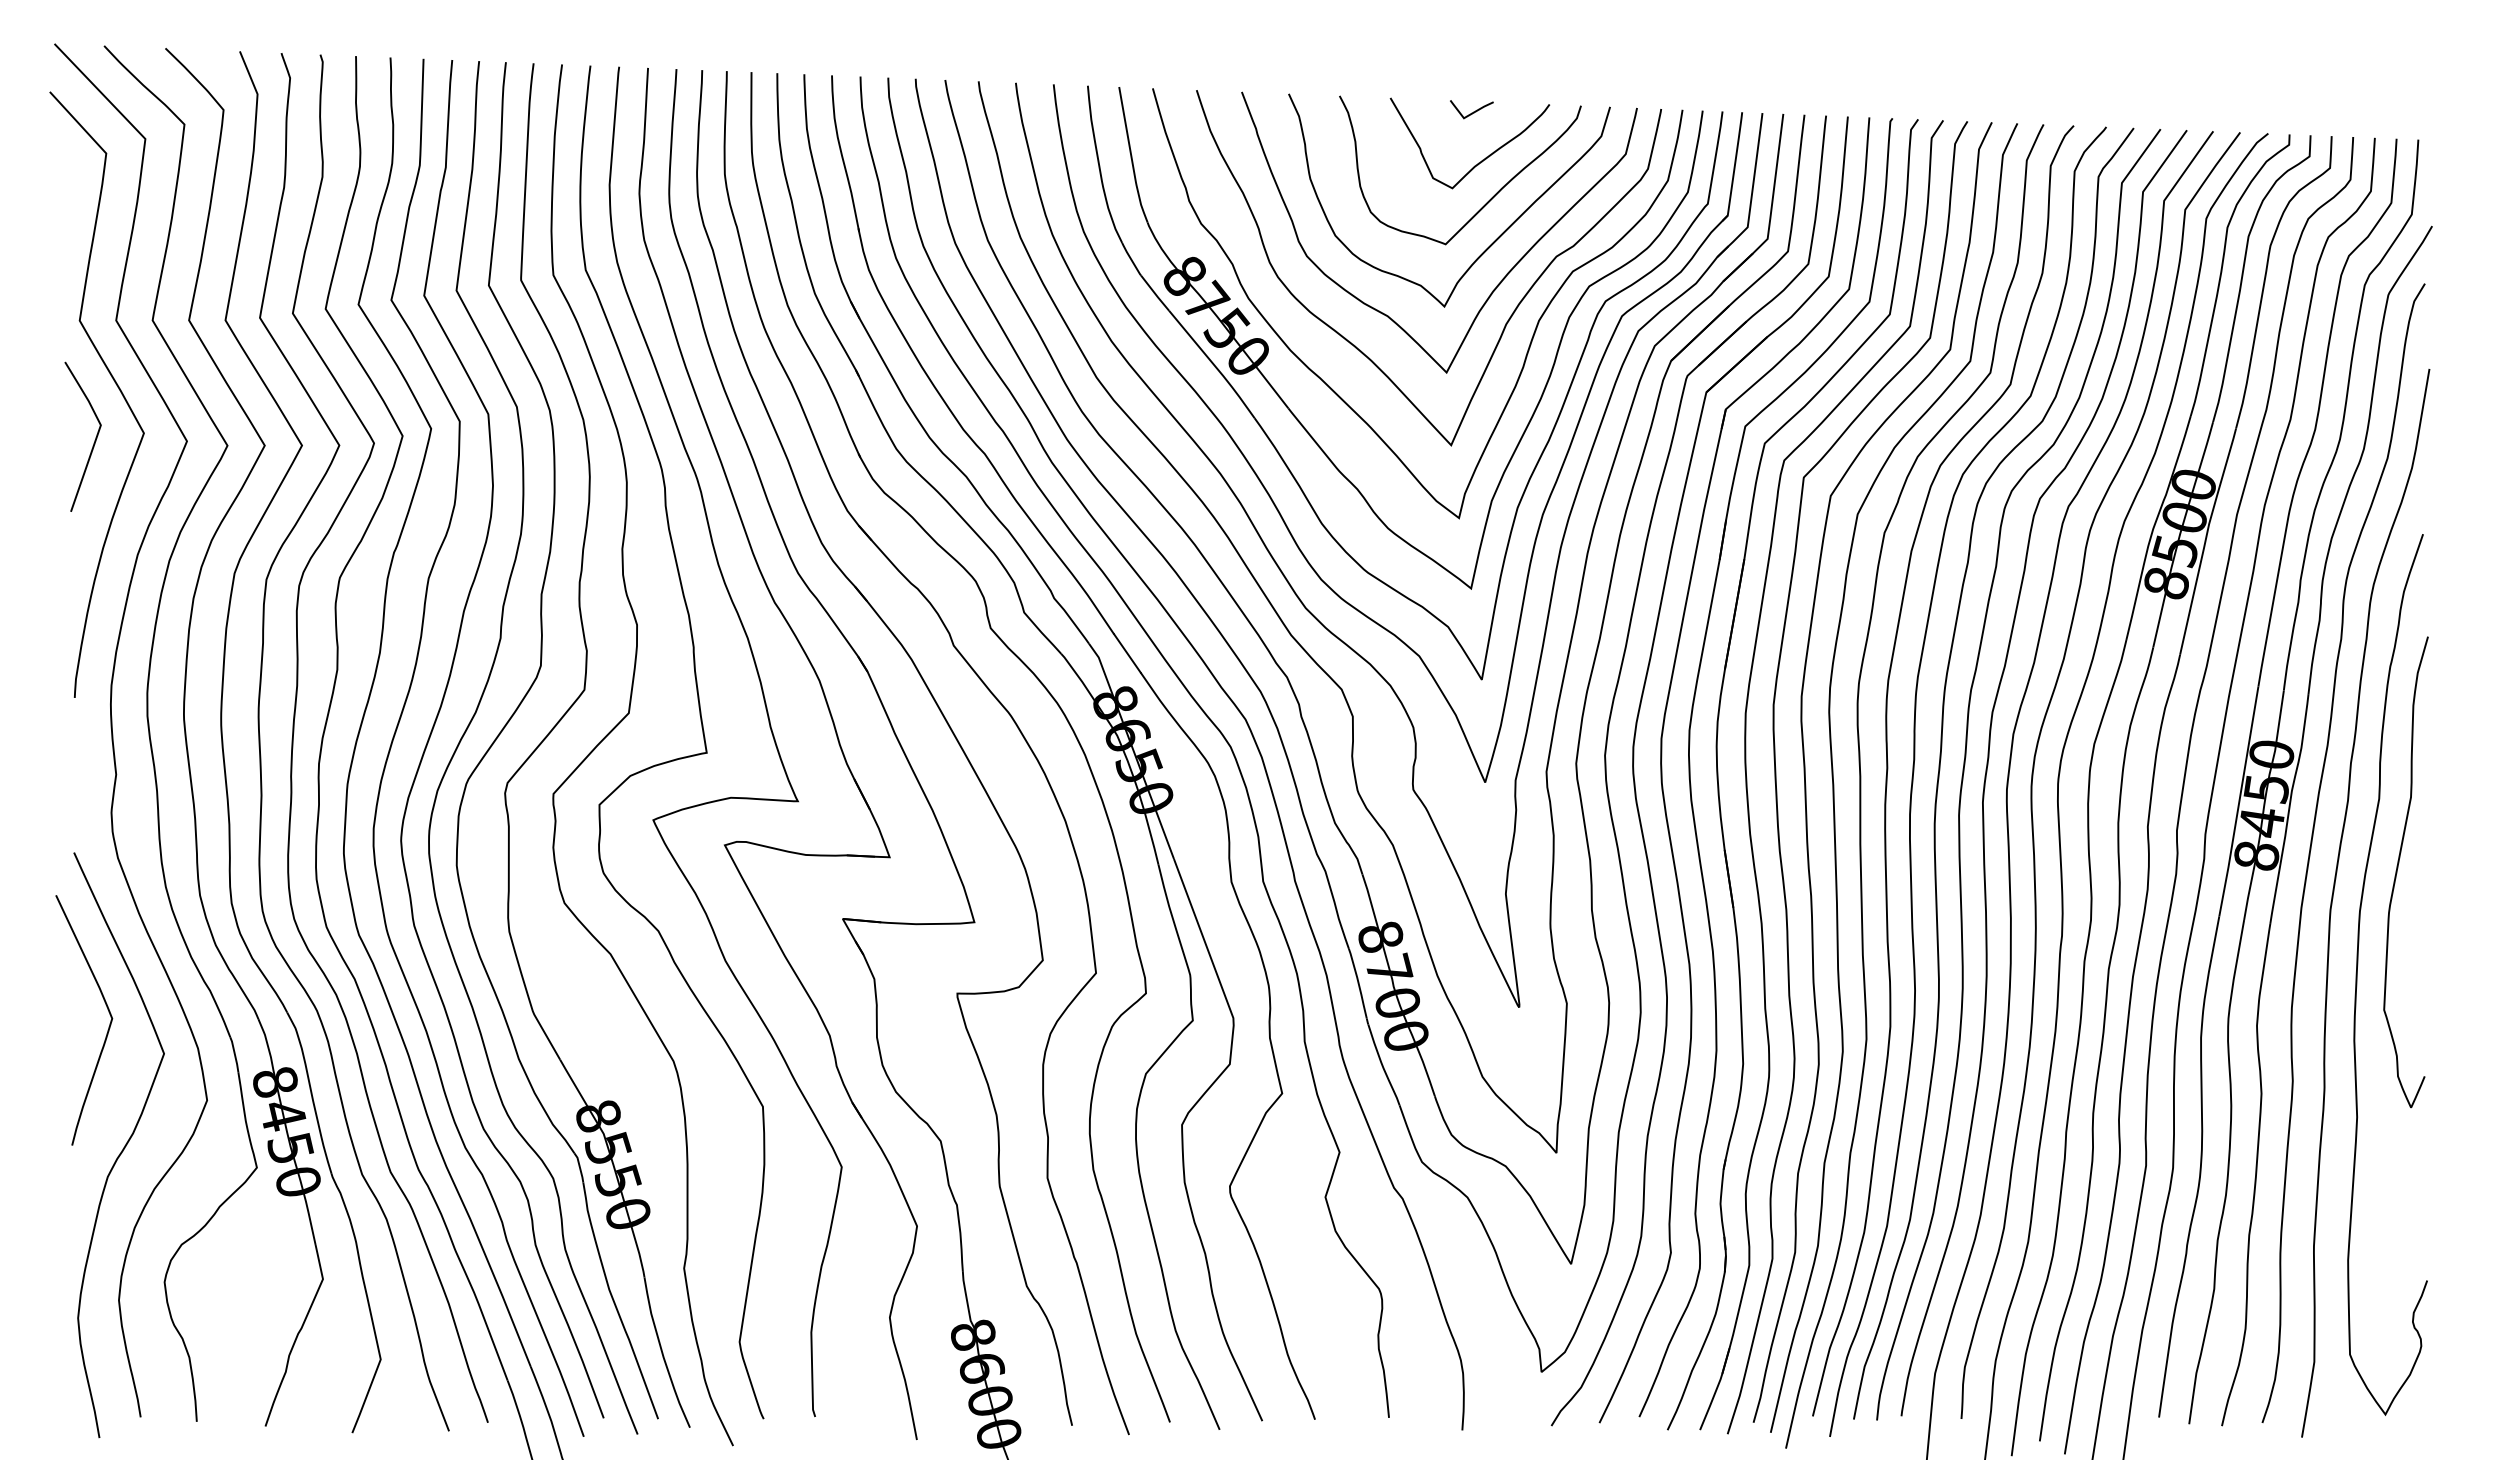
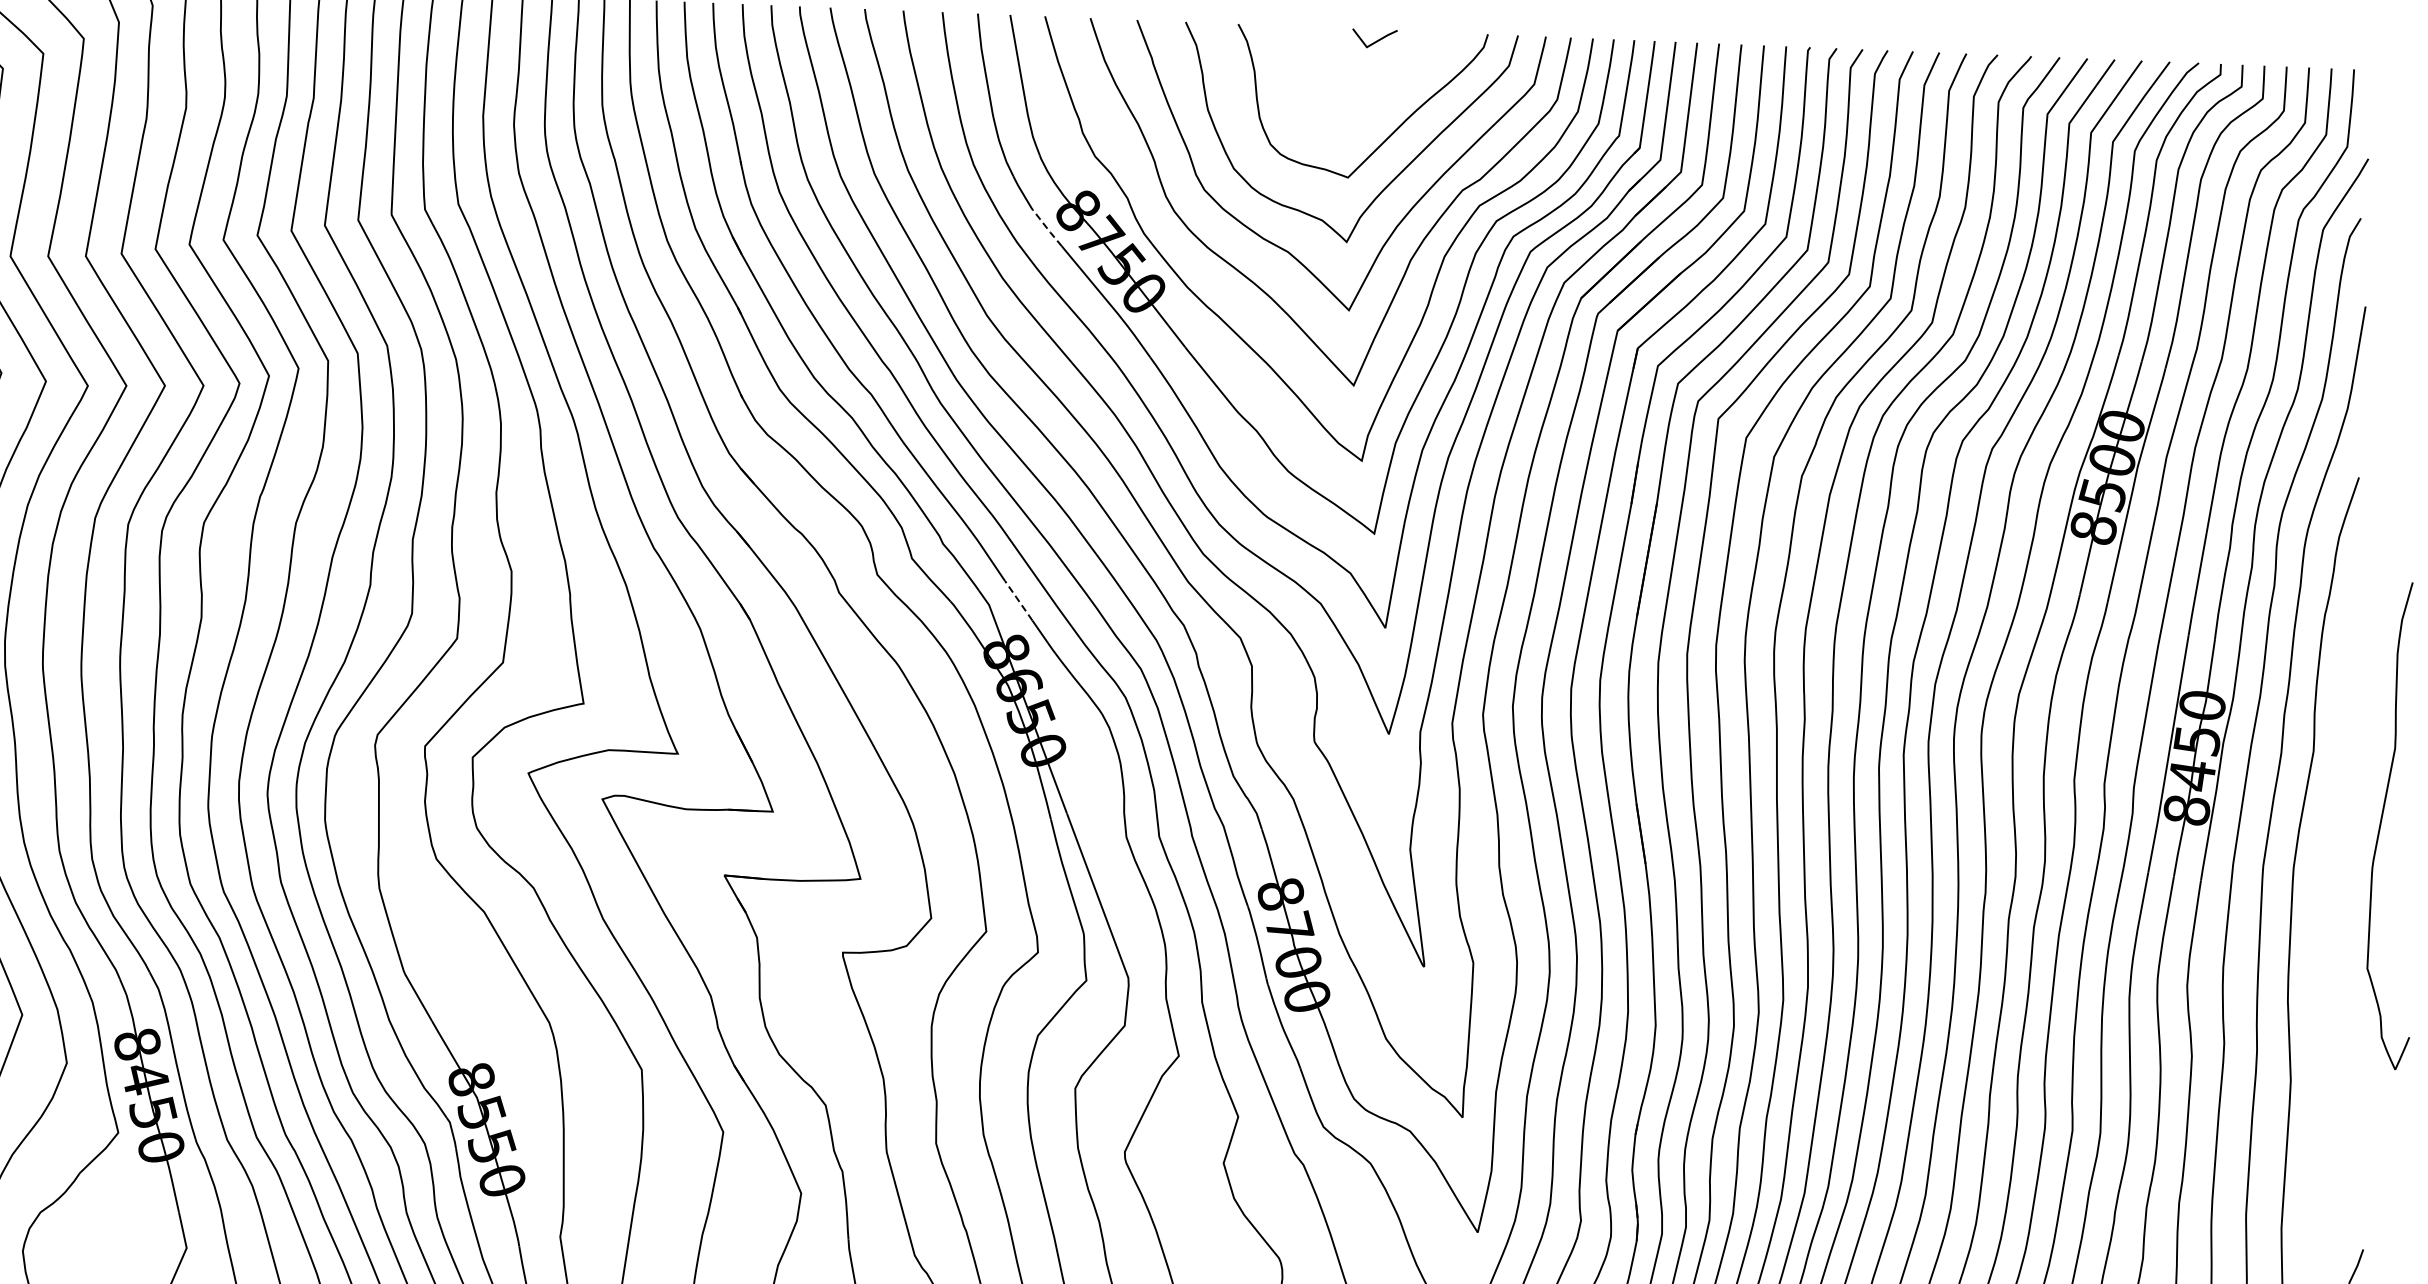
curve: (1482, 159) -> (1386, 89), removed
line: (1154, 293) -> (1046, 228), solid -> dashed
line: (1127, 652) -> (1018, 599), solid -> dashed
curve: (2397, 872) -> (2381, 826), moved

